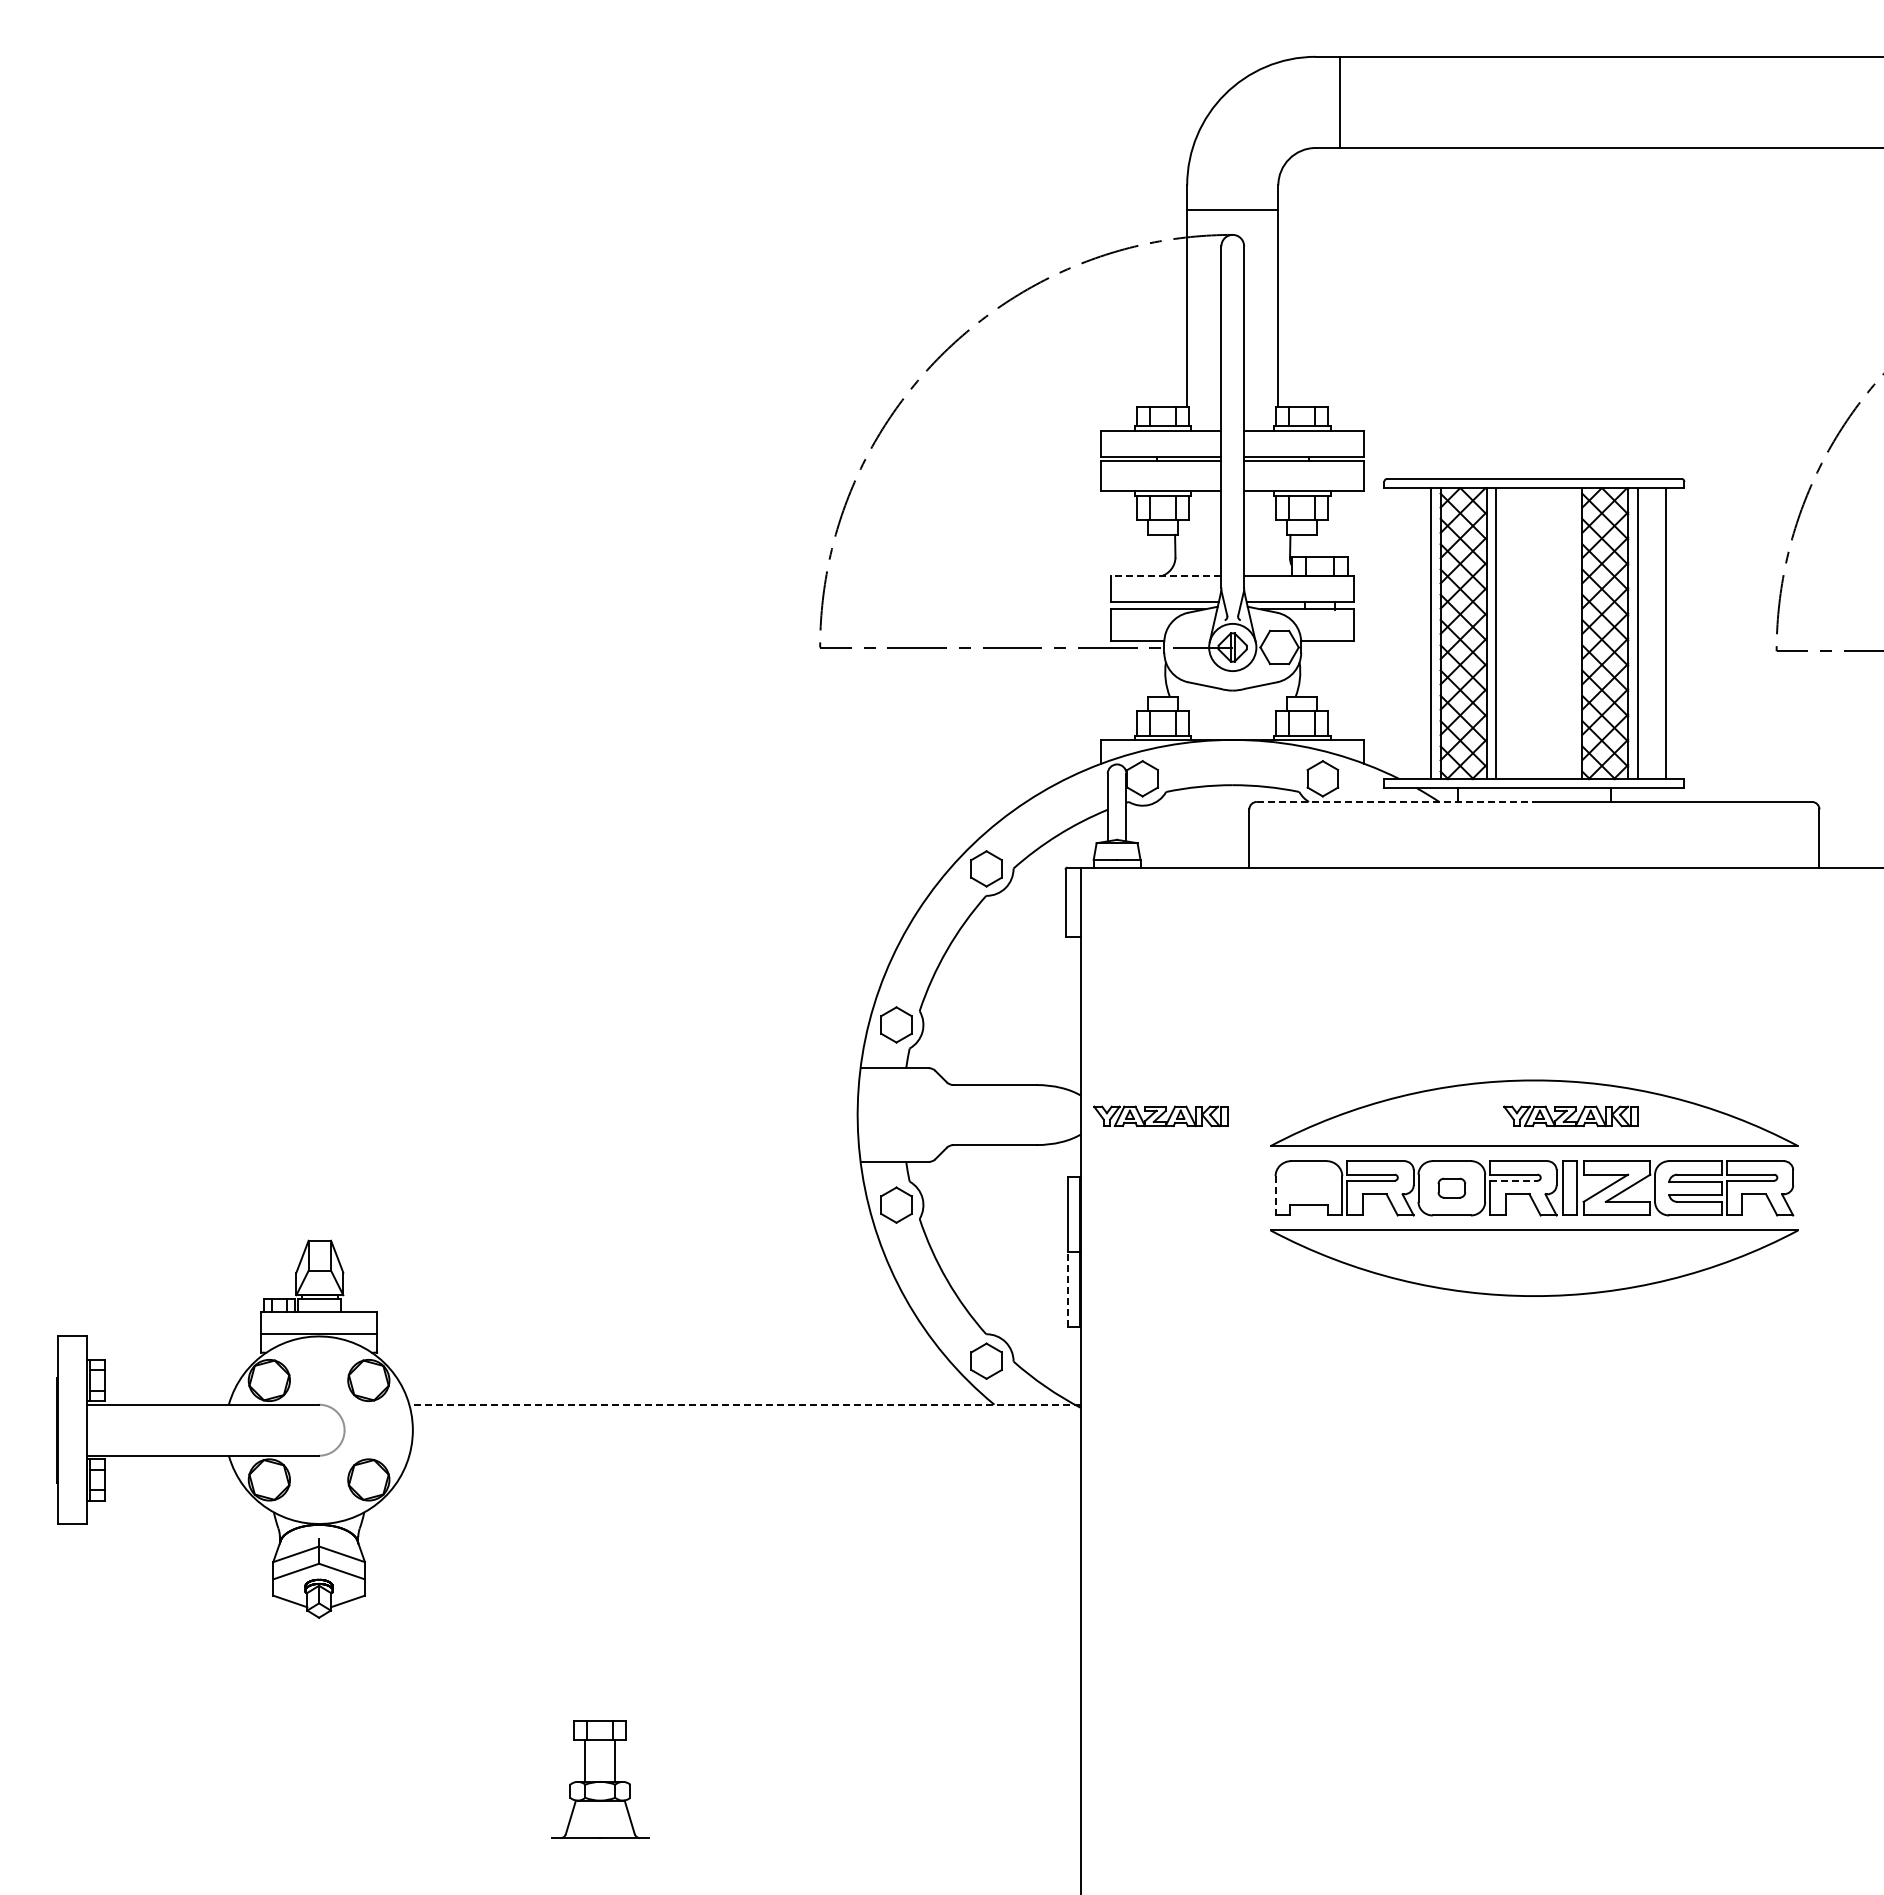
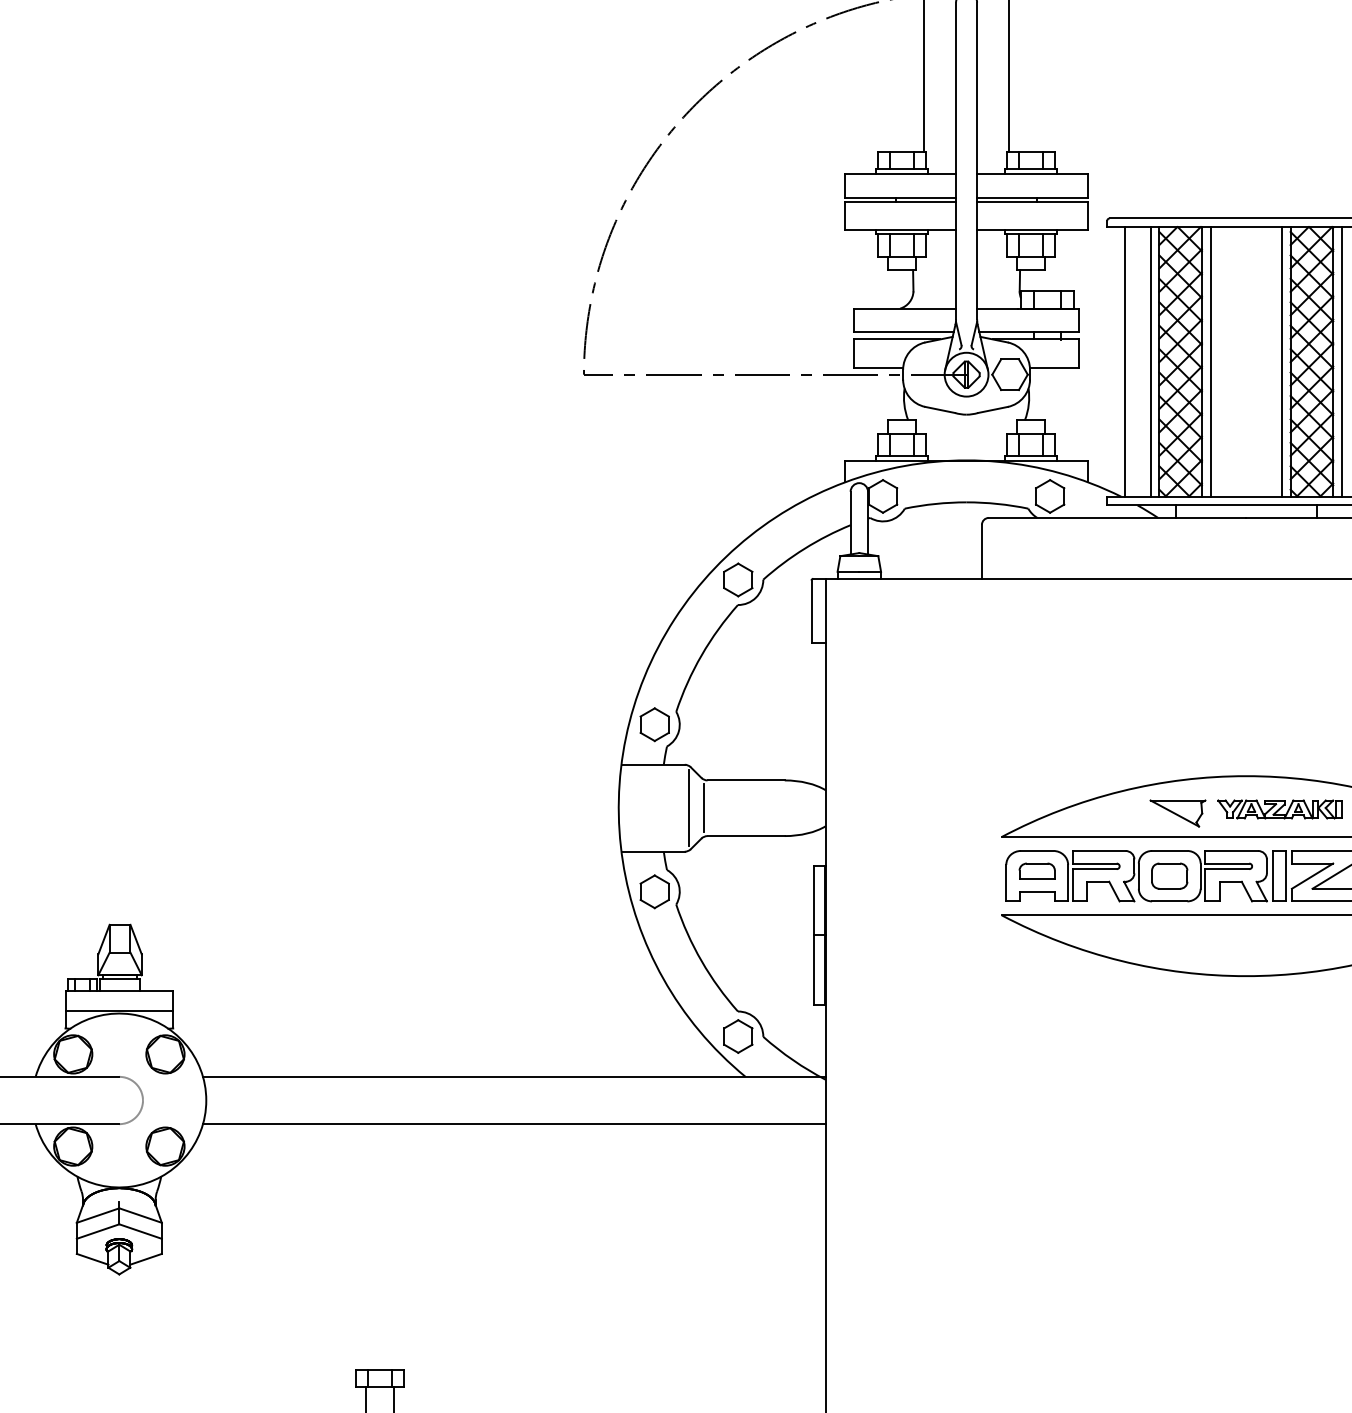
line: (1165, 576) -> (904, 308), dashed -> solid
line: (1403, 633) -> (1124, 361), added
line: (1572, 633) -> (1281, 361), added
line: (1395, 801) -> (1117, 517), dashed -> solid
line: (933, 1114) -> (689, 807), added
line: (949, 1114) -> (703, 807), added
part: (1160, 1116) -> (899, 809), removed
part: (1460, 1120) -> (1177, 813), added
line: (1513, 1180) -> (1226, 868), dashed -> solid
part: (1308, 1182) -> (1036, 870), added
part: (1451, 1187) -> (1169, 875), size x1.43
line: (1275, 1195) -> (1006, 882), dashed -> solid
line: (1068, 1289) -> (814, 970), dashed -> solid
line: (745, 1404) -> (514, 1076), dashed -> solid
line: (744, 1455) -> (513, 1123), added

